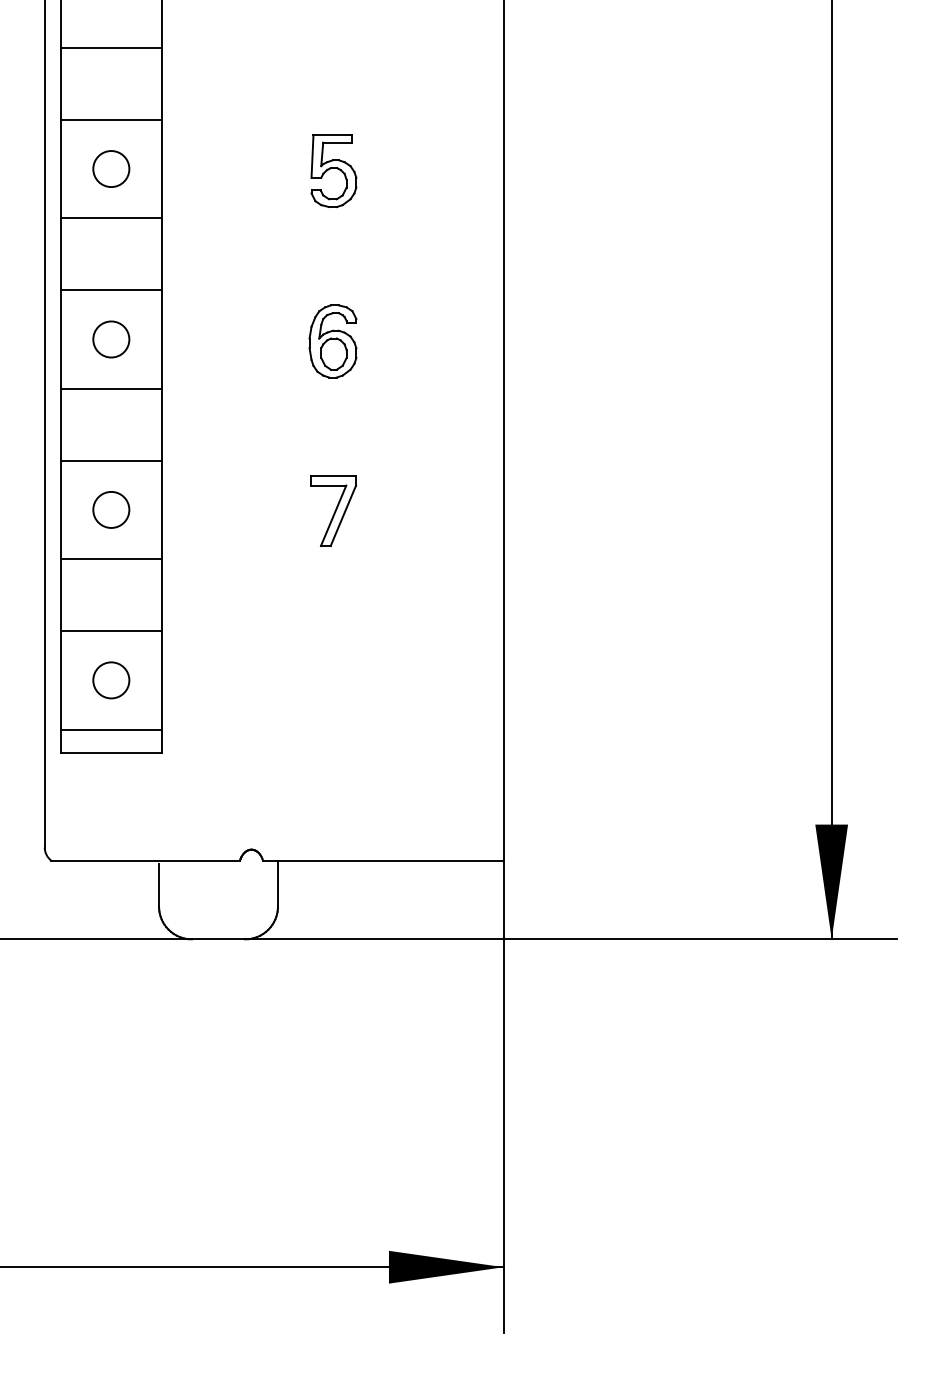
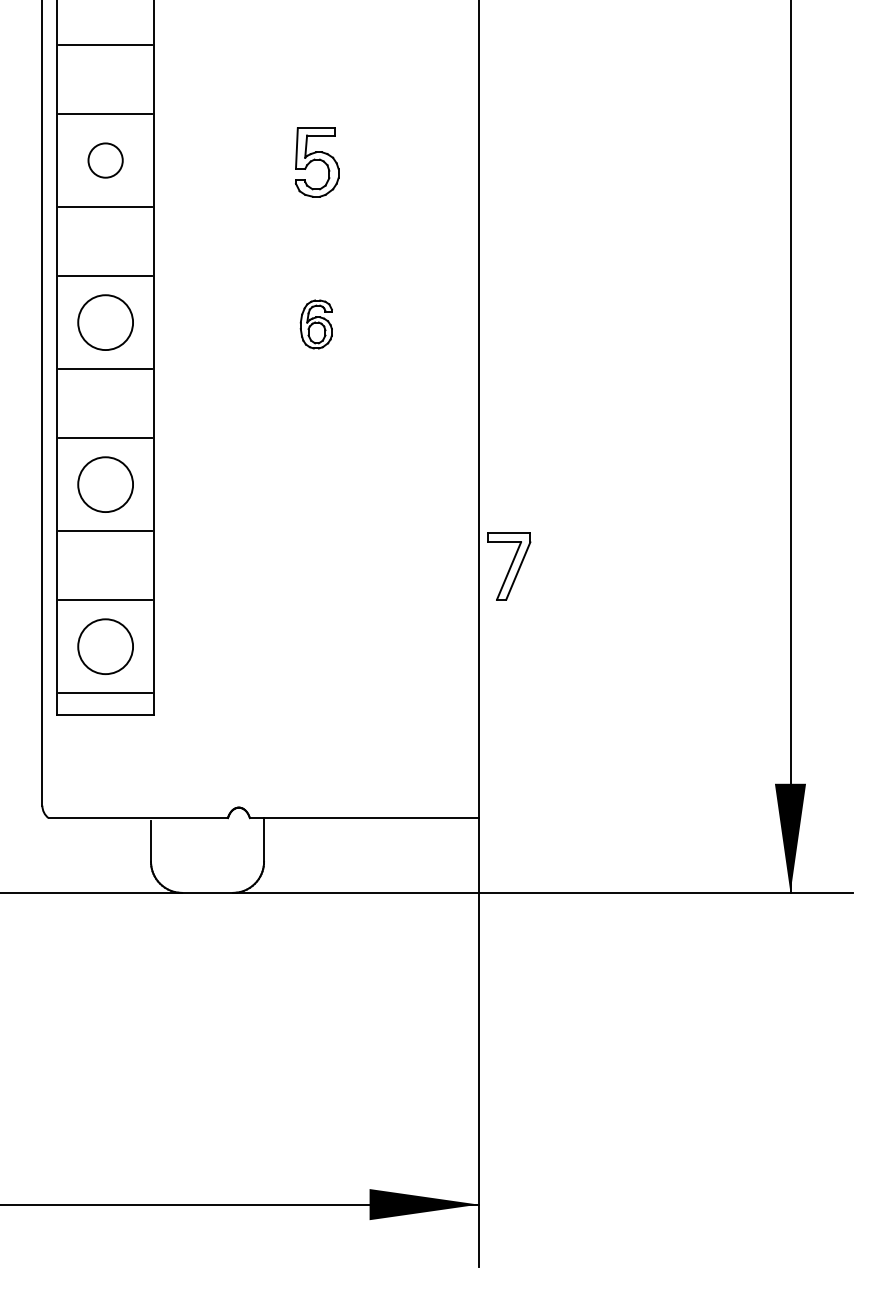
circle: (111, 339) -> (105, 322), size x1.6
part: (332, 341) -> (315, 324), size x0.7
circle: (111, 509) -> (105, 484), size x1.6
part: (333, 510) -> (508, 566), moved
circle: (111, 680) -> (105, 646), size x1.6

